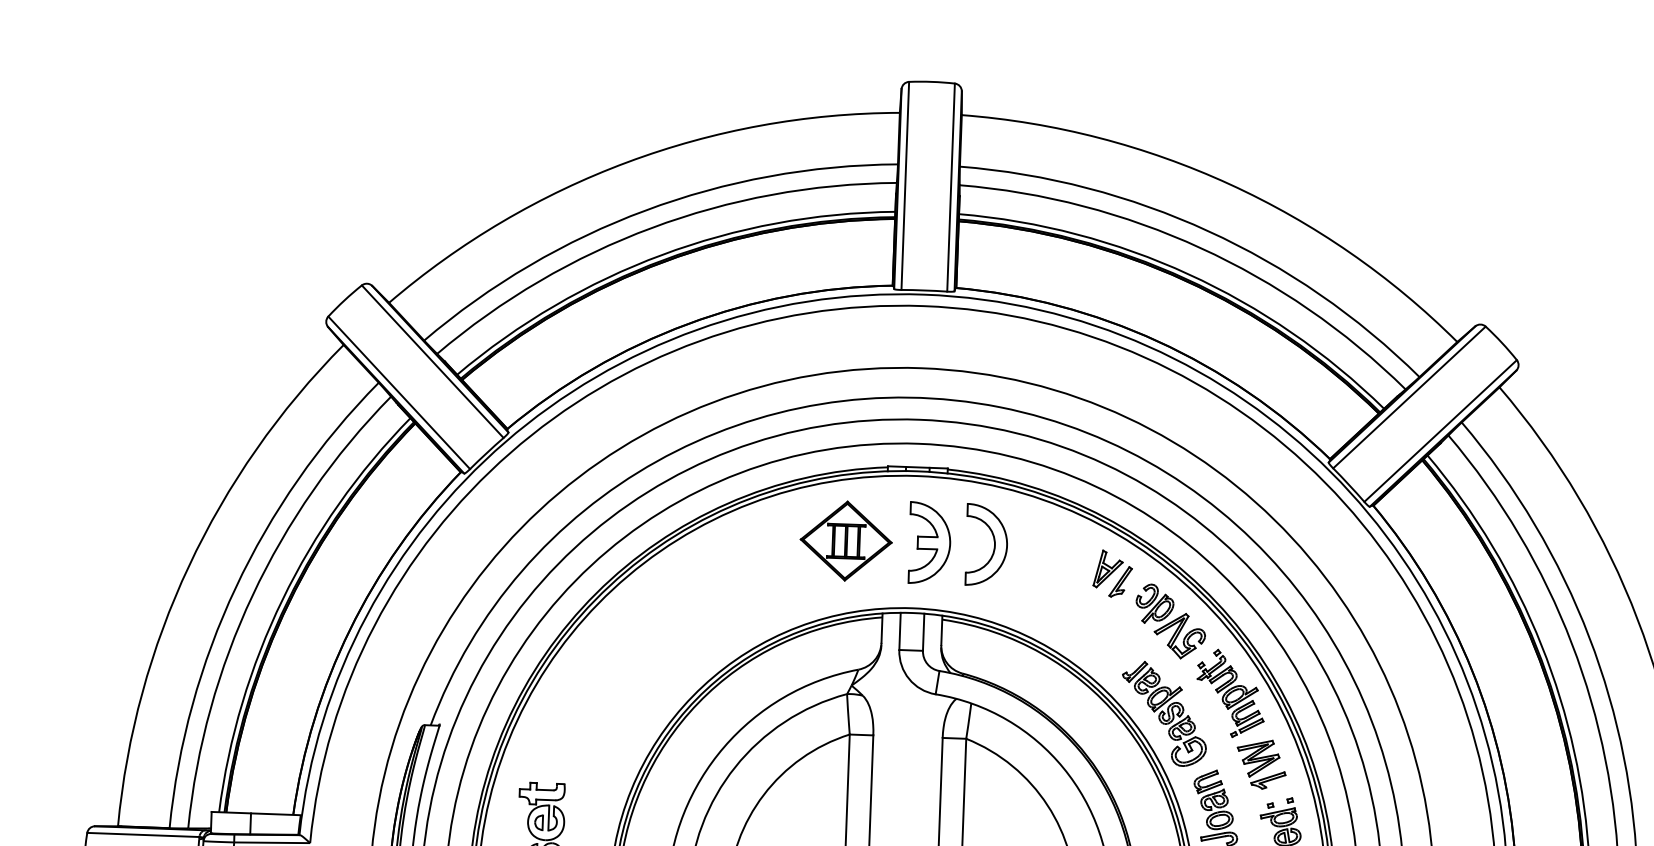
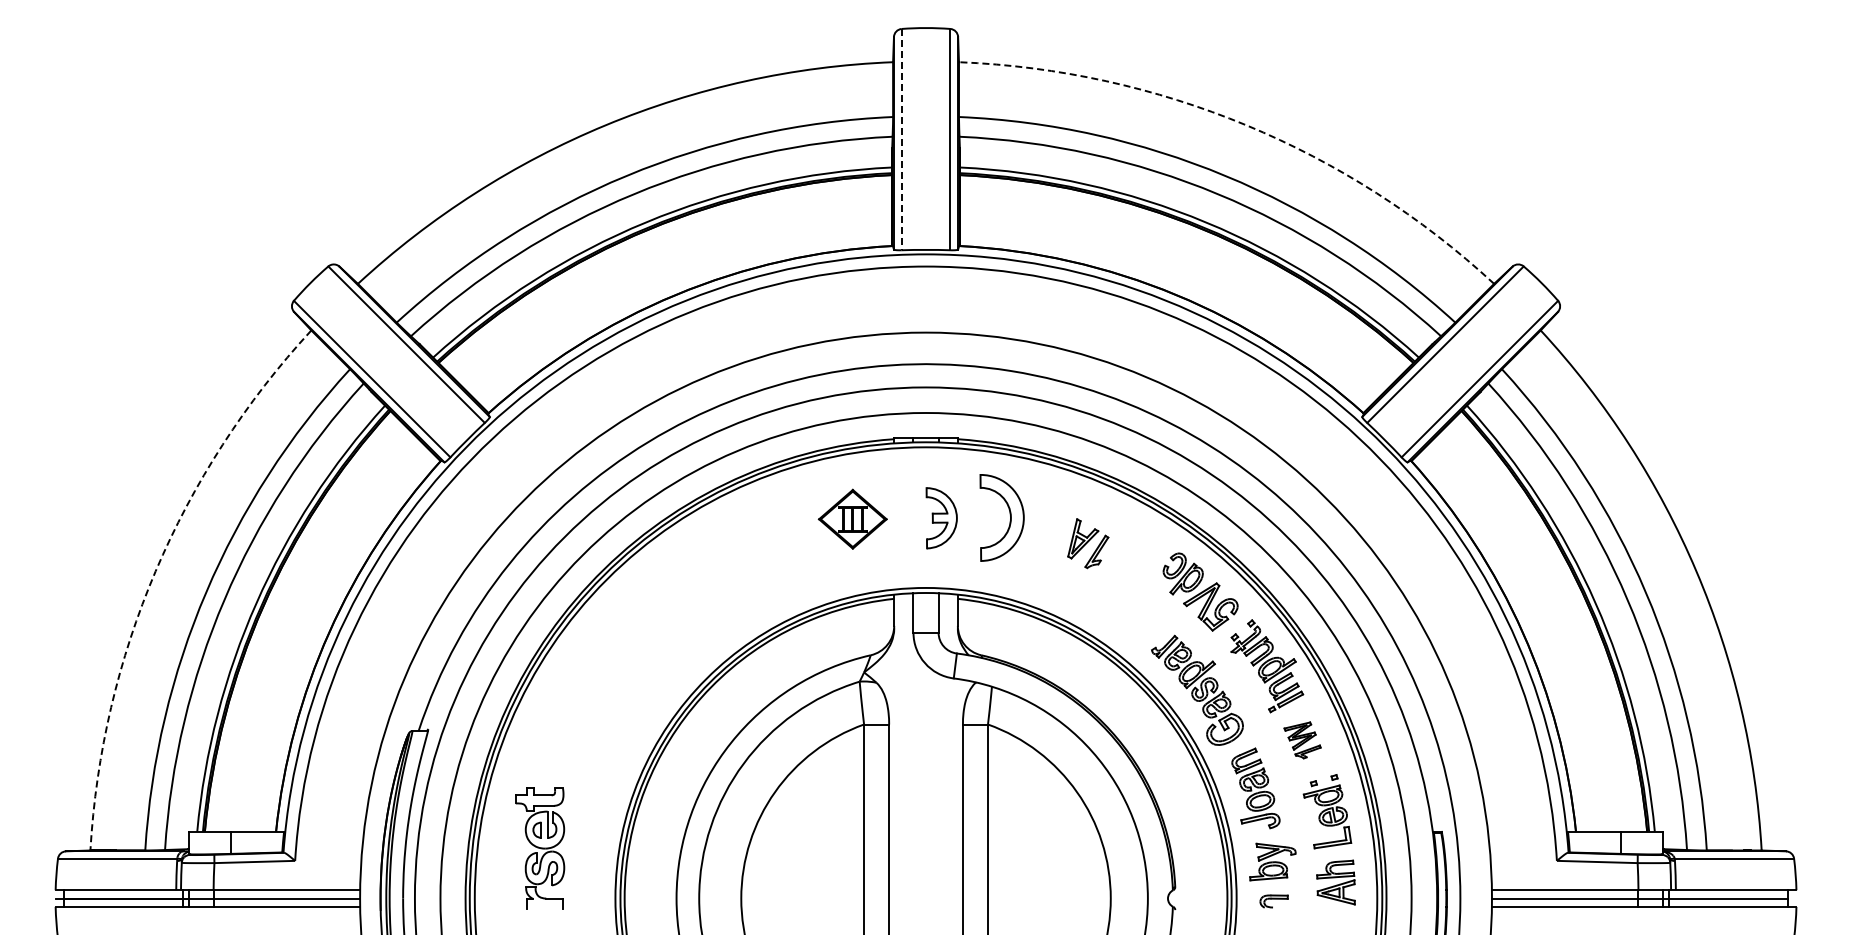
arc: (1229, 184) -> (1246, 125), solid -> dashed
line: (905, 185) -> (901, 139), solid -> dashed
part: (845, 541) -> (852, 519), size x0.7
part: (929, 543) -> (941, 518), size x0.7
arc: (188, 566) -> (155, 571), solid -> dashed
part: (1113, 573) -> (1088, 543), moved
part: (1261, 764) -> (1302, 740), size x0.7

